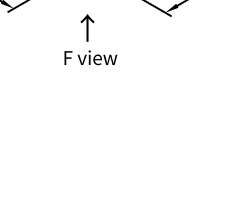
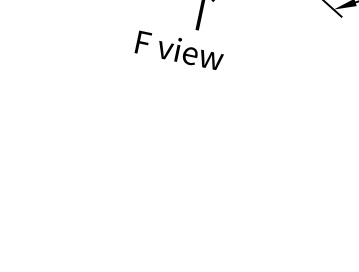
text: (90, 57) -> (179, 49), moved

